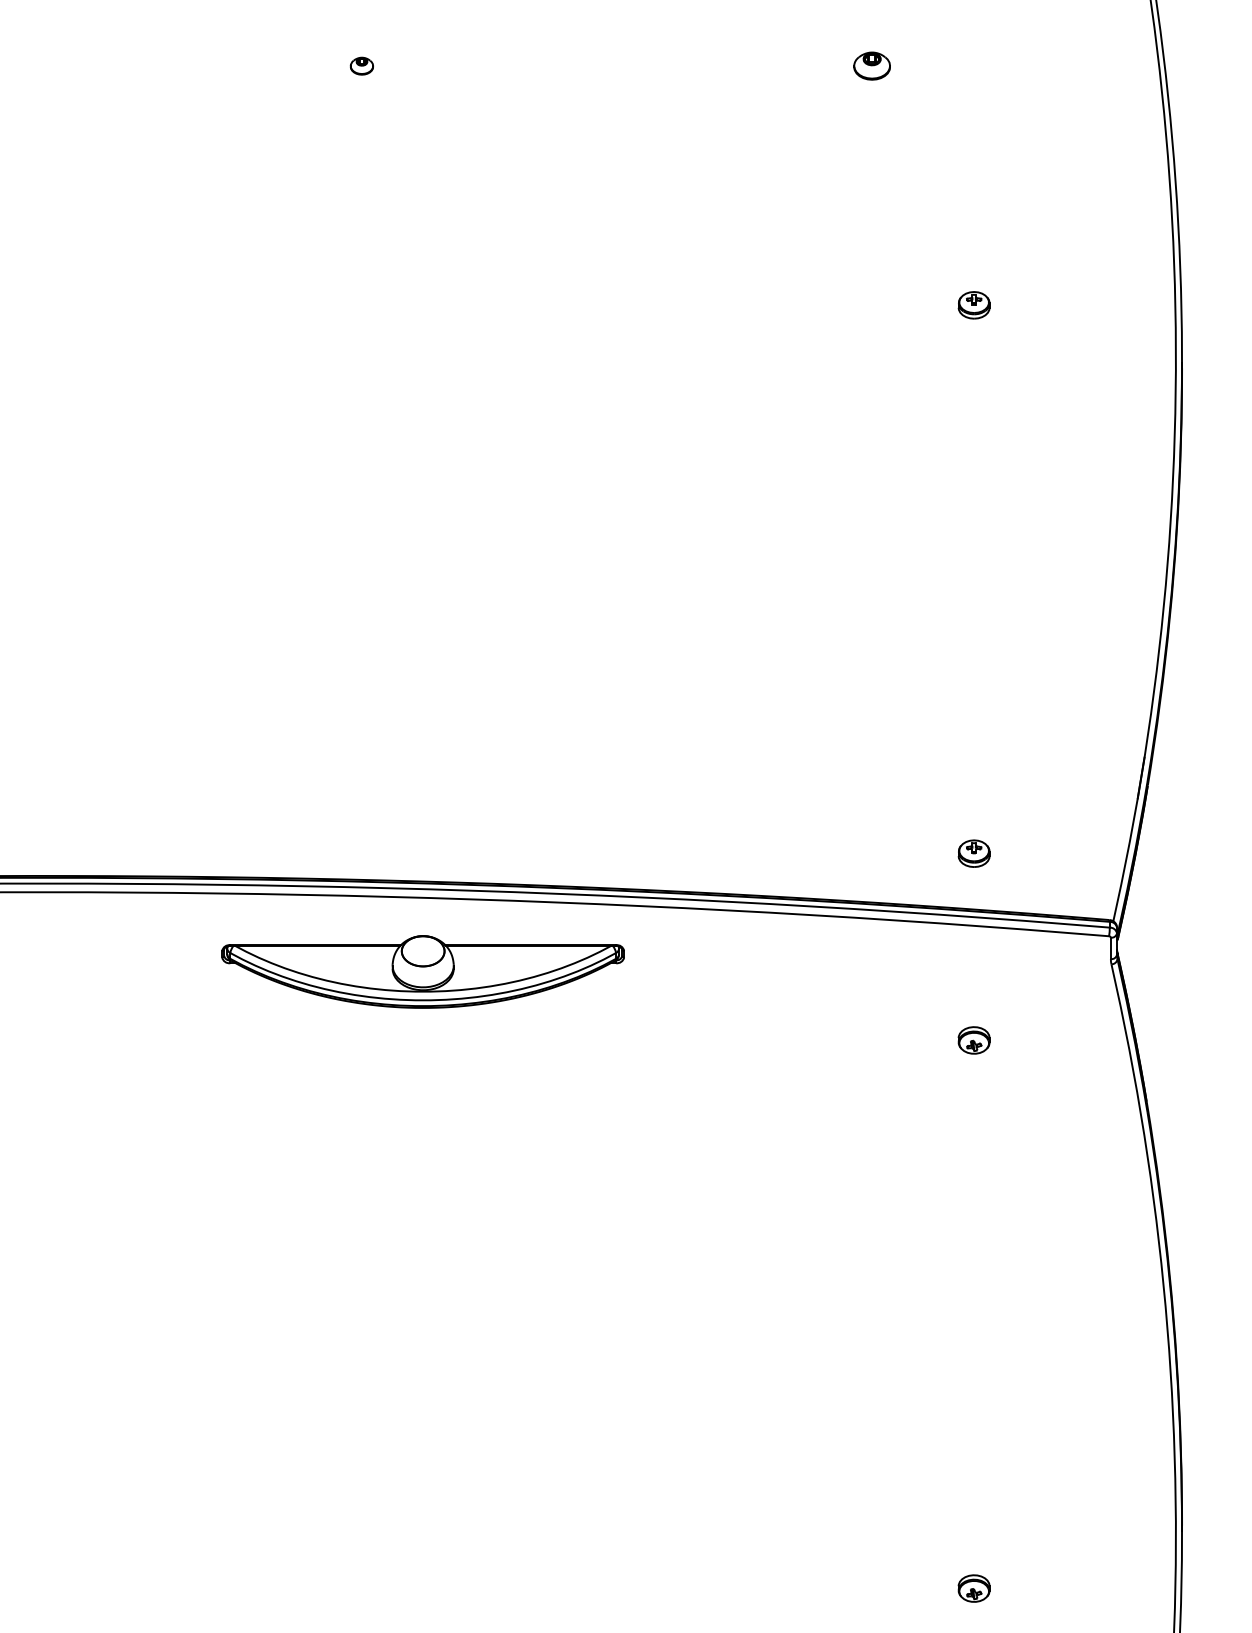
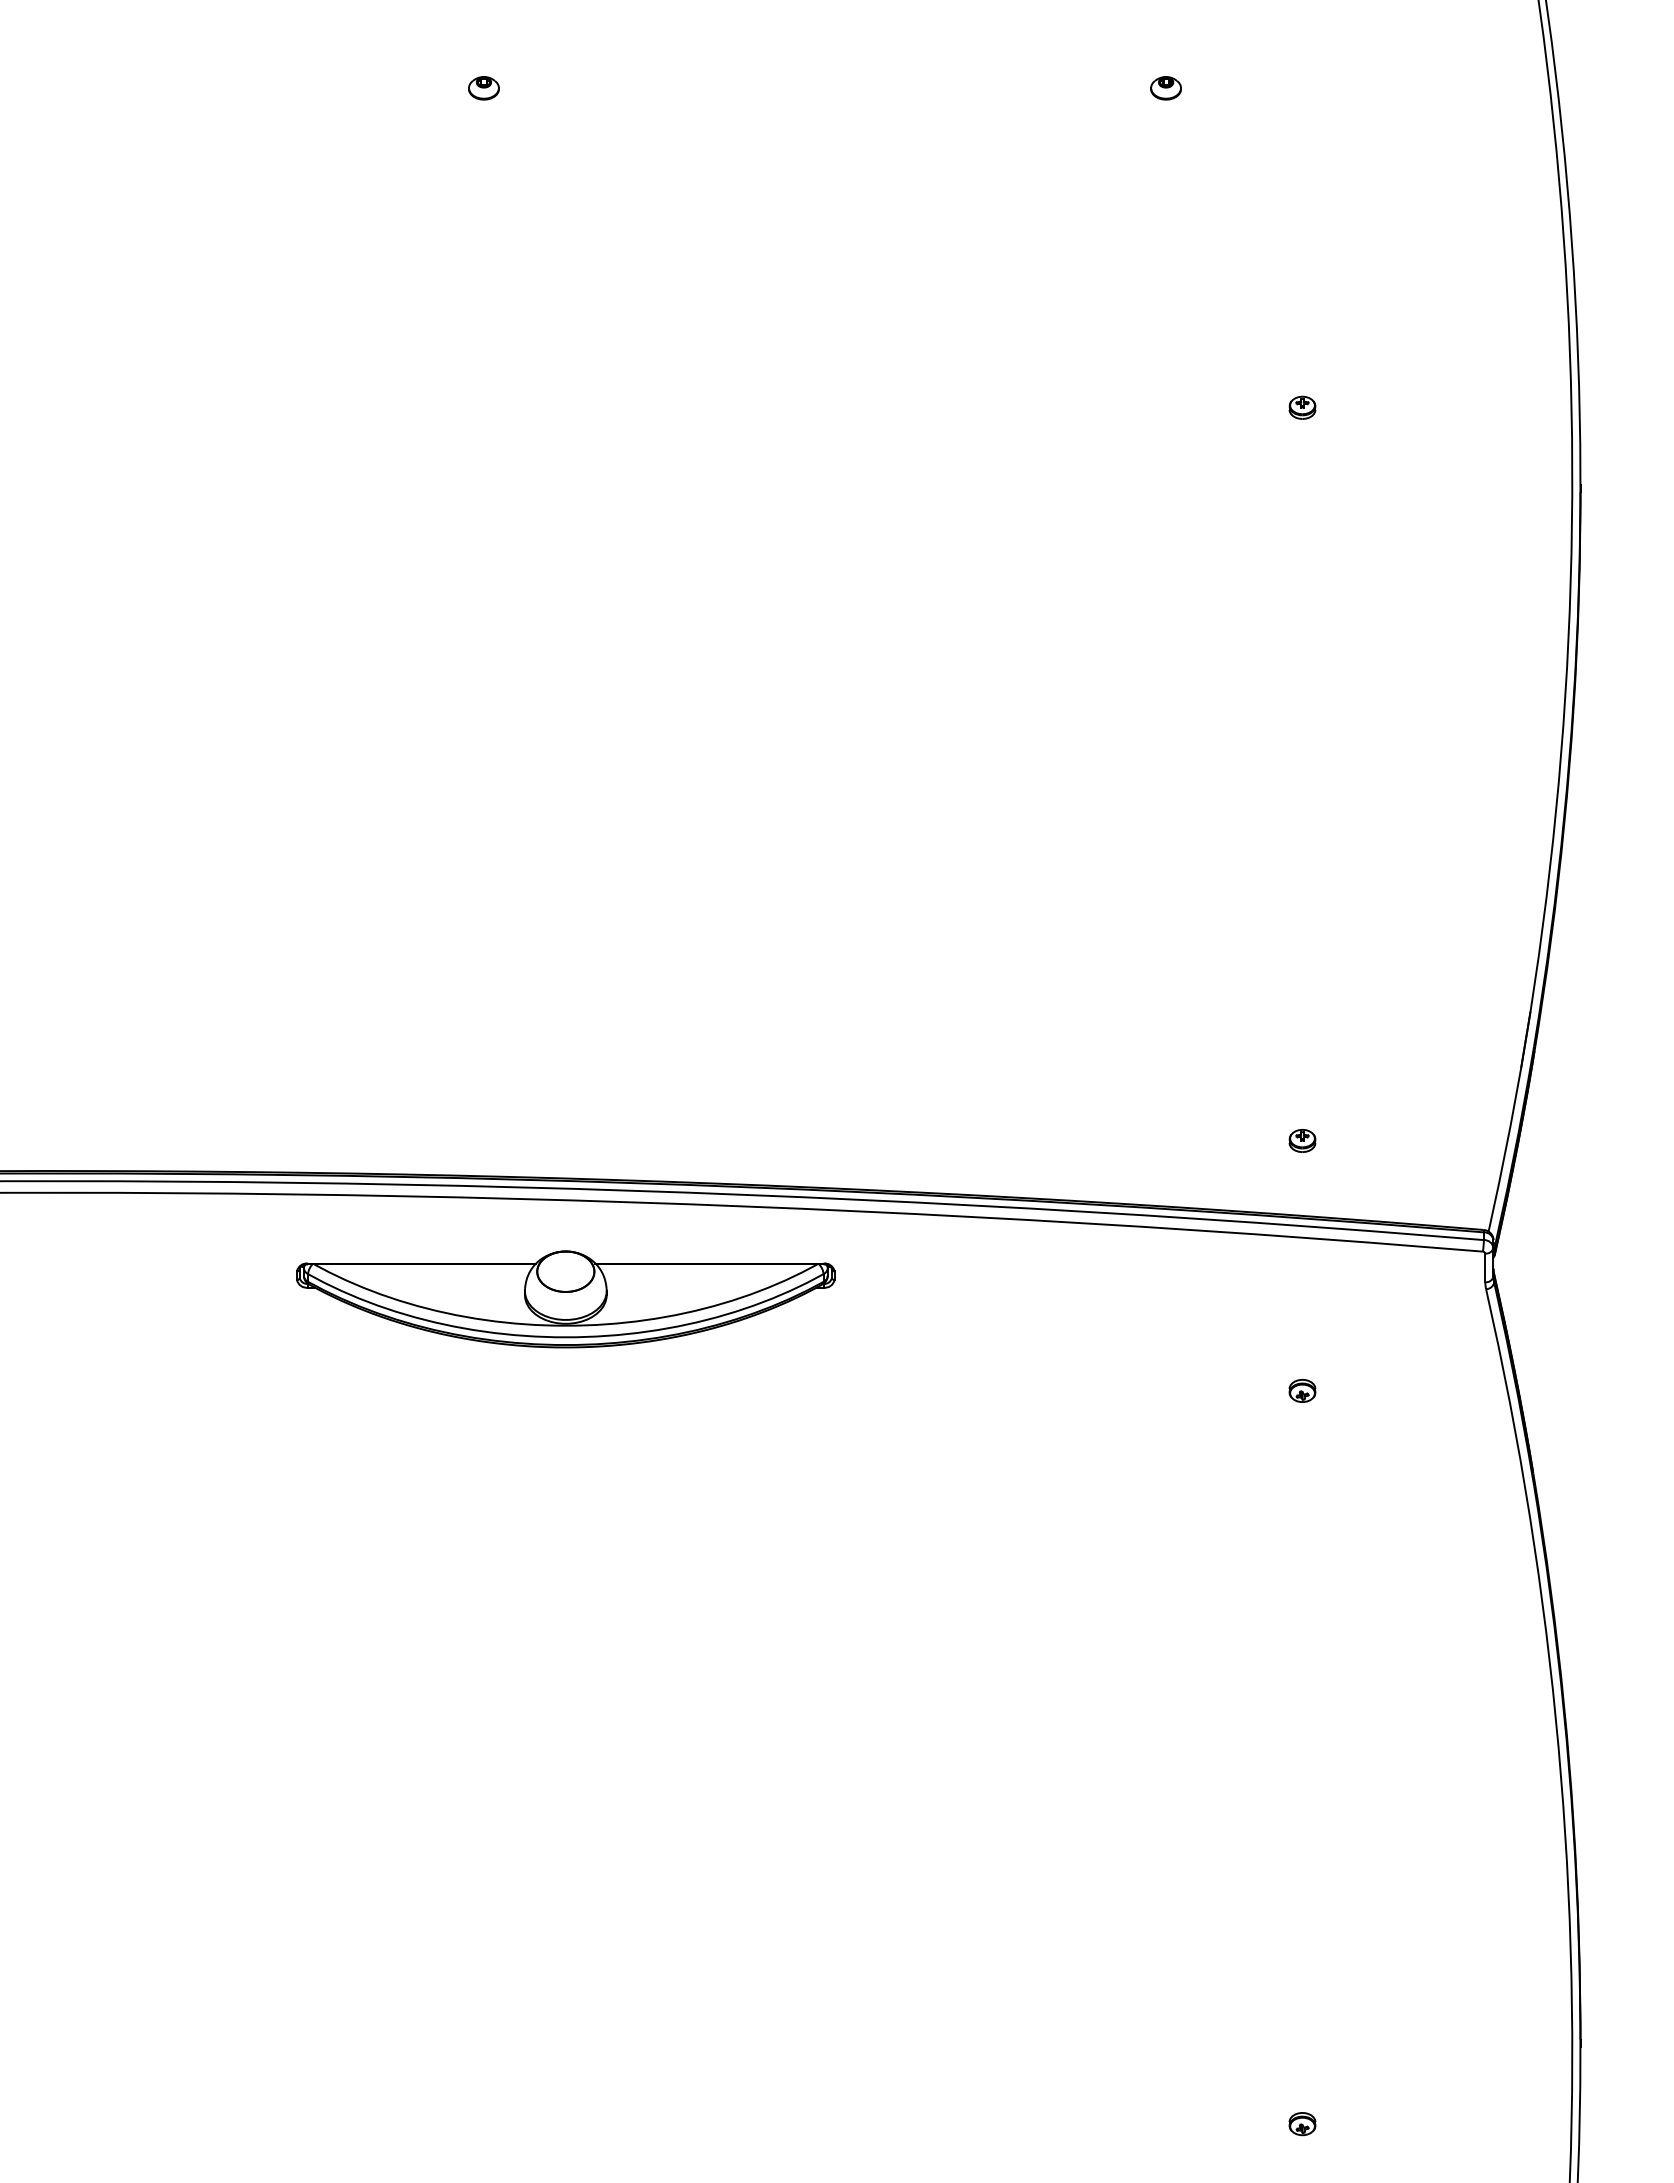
part: (871, 66) -> (1165, 88), size x0.62
part: (974, 304) -> (1302, 407), size x0.62
part: (974, 853) -> (1302, 1140), size x0.62
part: (974, 1040) -> (1302, 1390), size x0.62
part: (974, 1589) -> (1302, 2124), size x0.62

